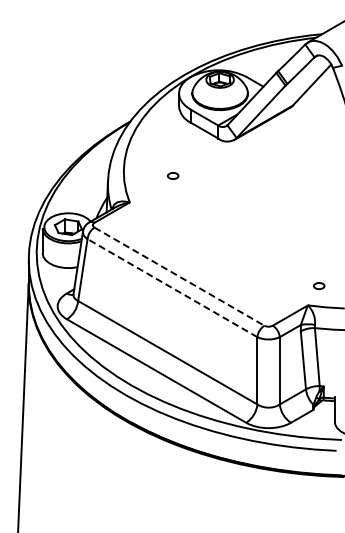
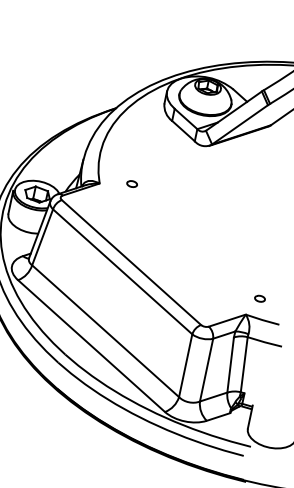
part: (173, 175) -> (132, 183), moved
line: (179, 276) -> (131, 262), dashed -> solid
line: (172, 287) -> (122, 271), dashed -> solid

